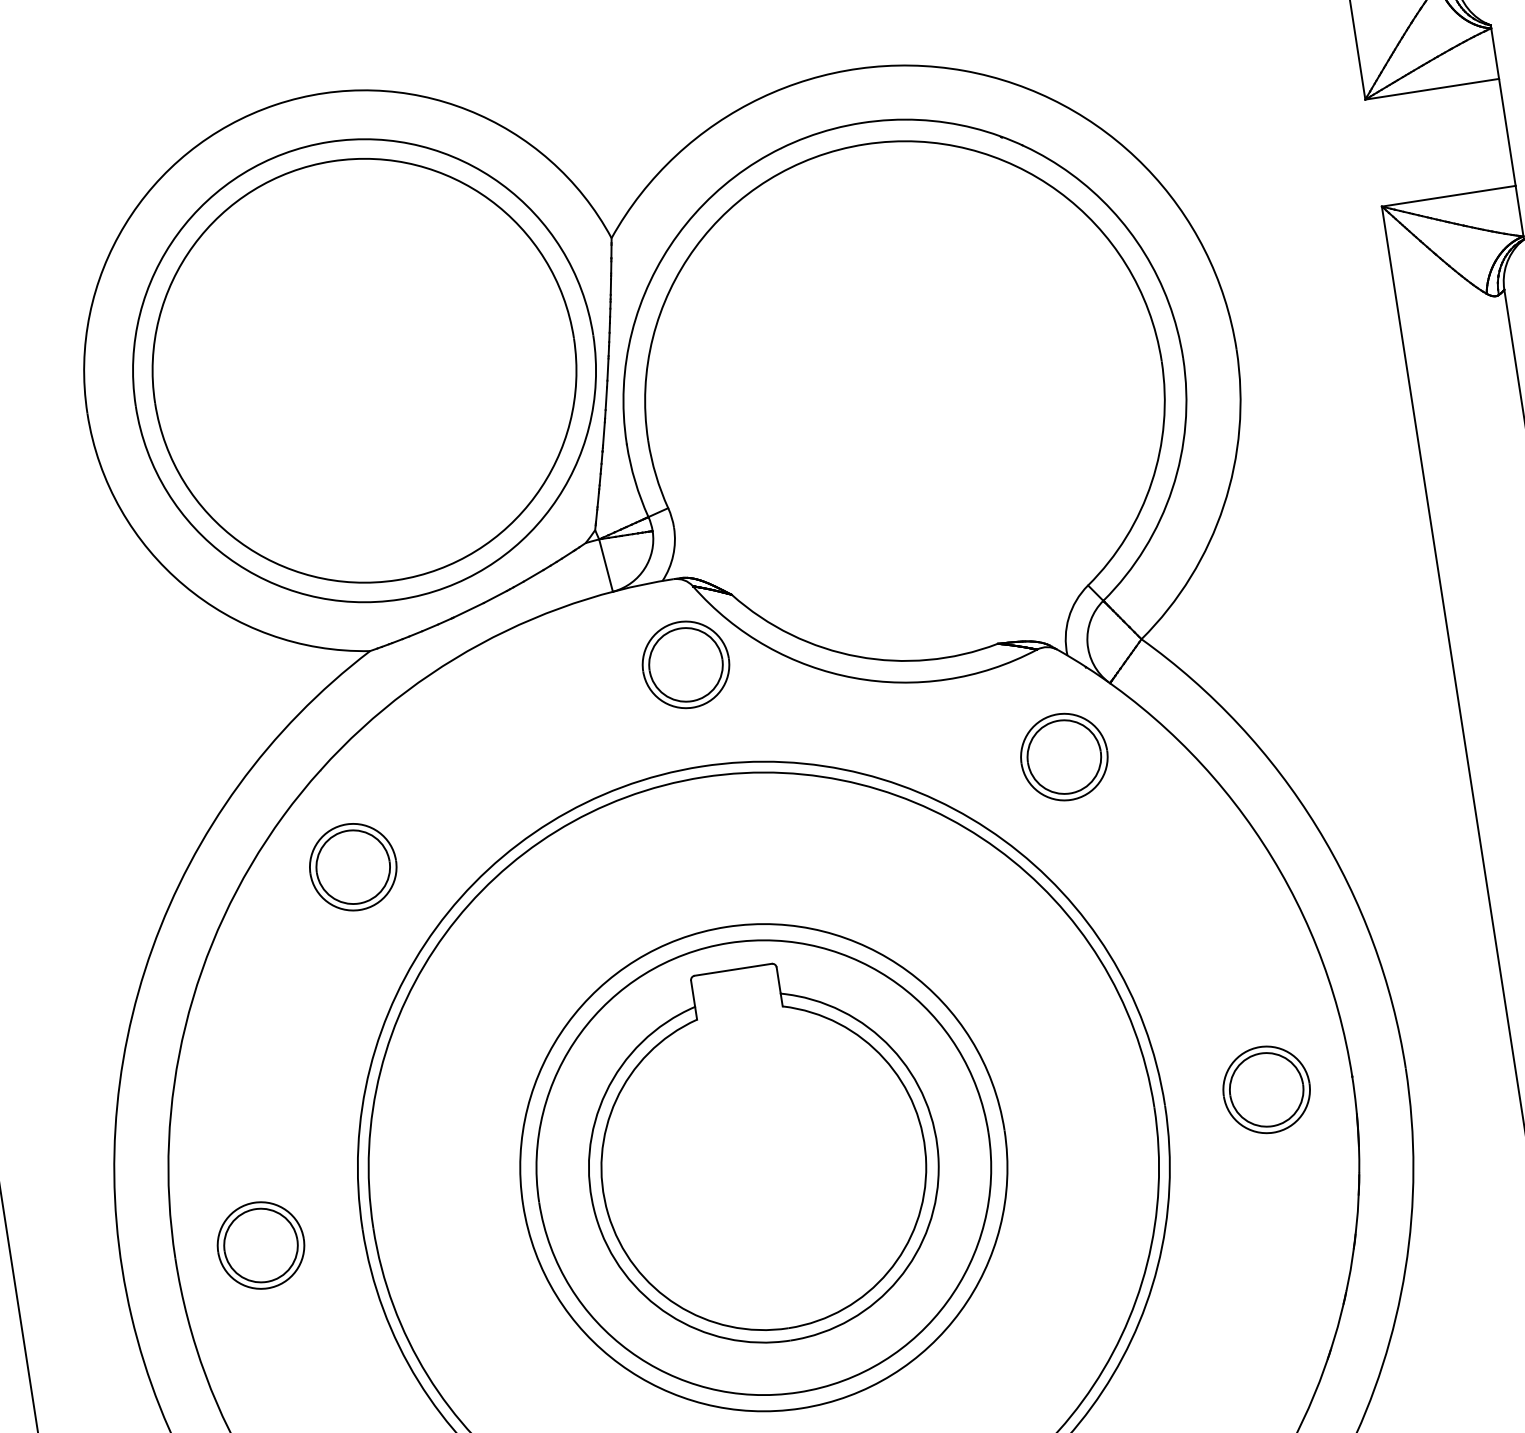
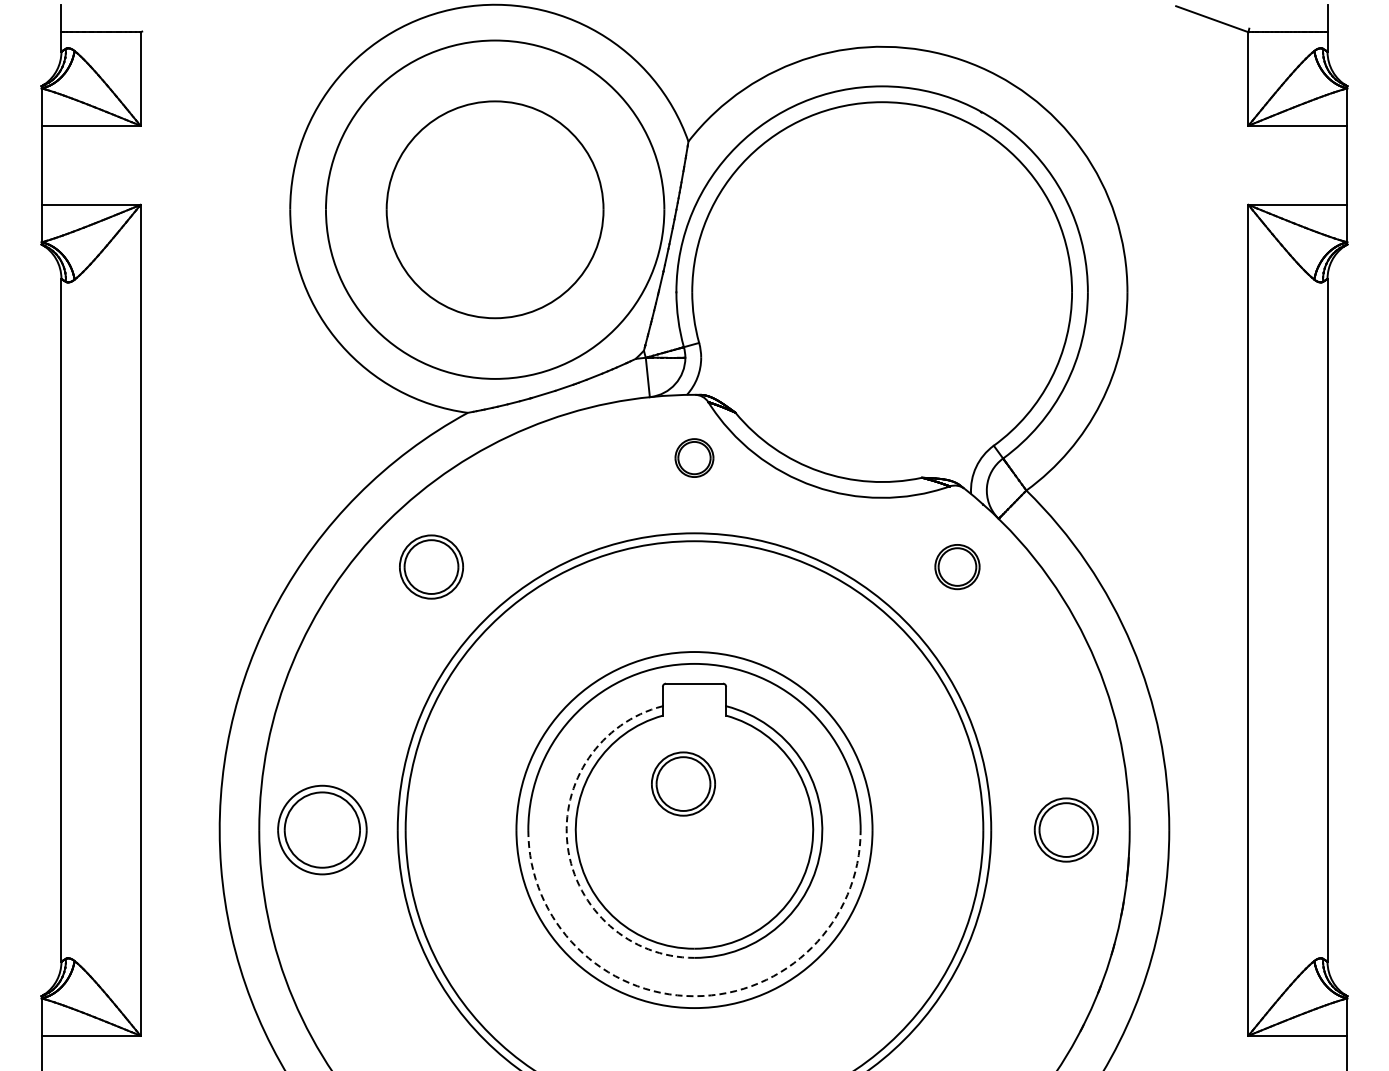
part: (363, 370) -> (494, 209), size x0.7
part: (685, 664) -> (694, 457), size x0.6
part: (1064, 756) -> (957, 566), size x0.7
part: (739, 1107) -> (683, 783), added
arc: (595, 1216) -> (567, 846), solid -> dashed
part: (260, 1244) -> (322, 829), size x1.4
arc: (798, 1392) -> (694, 996), solid -> dashed

